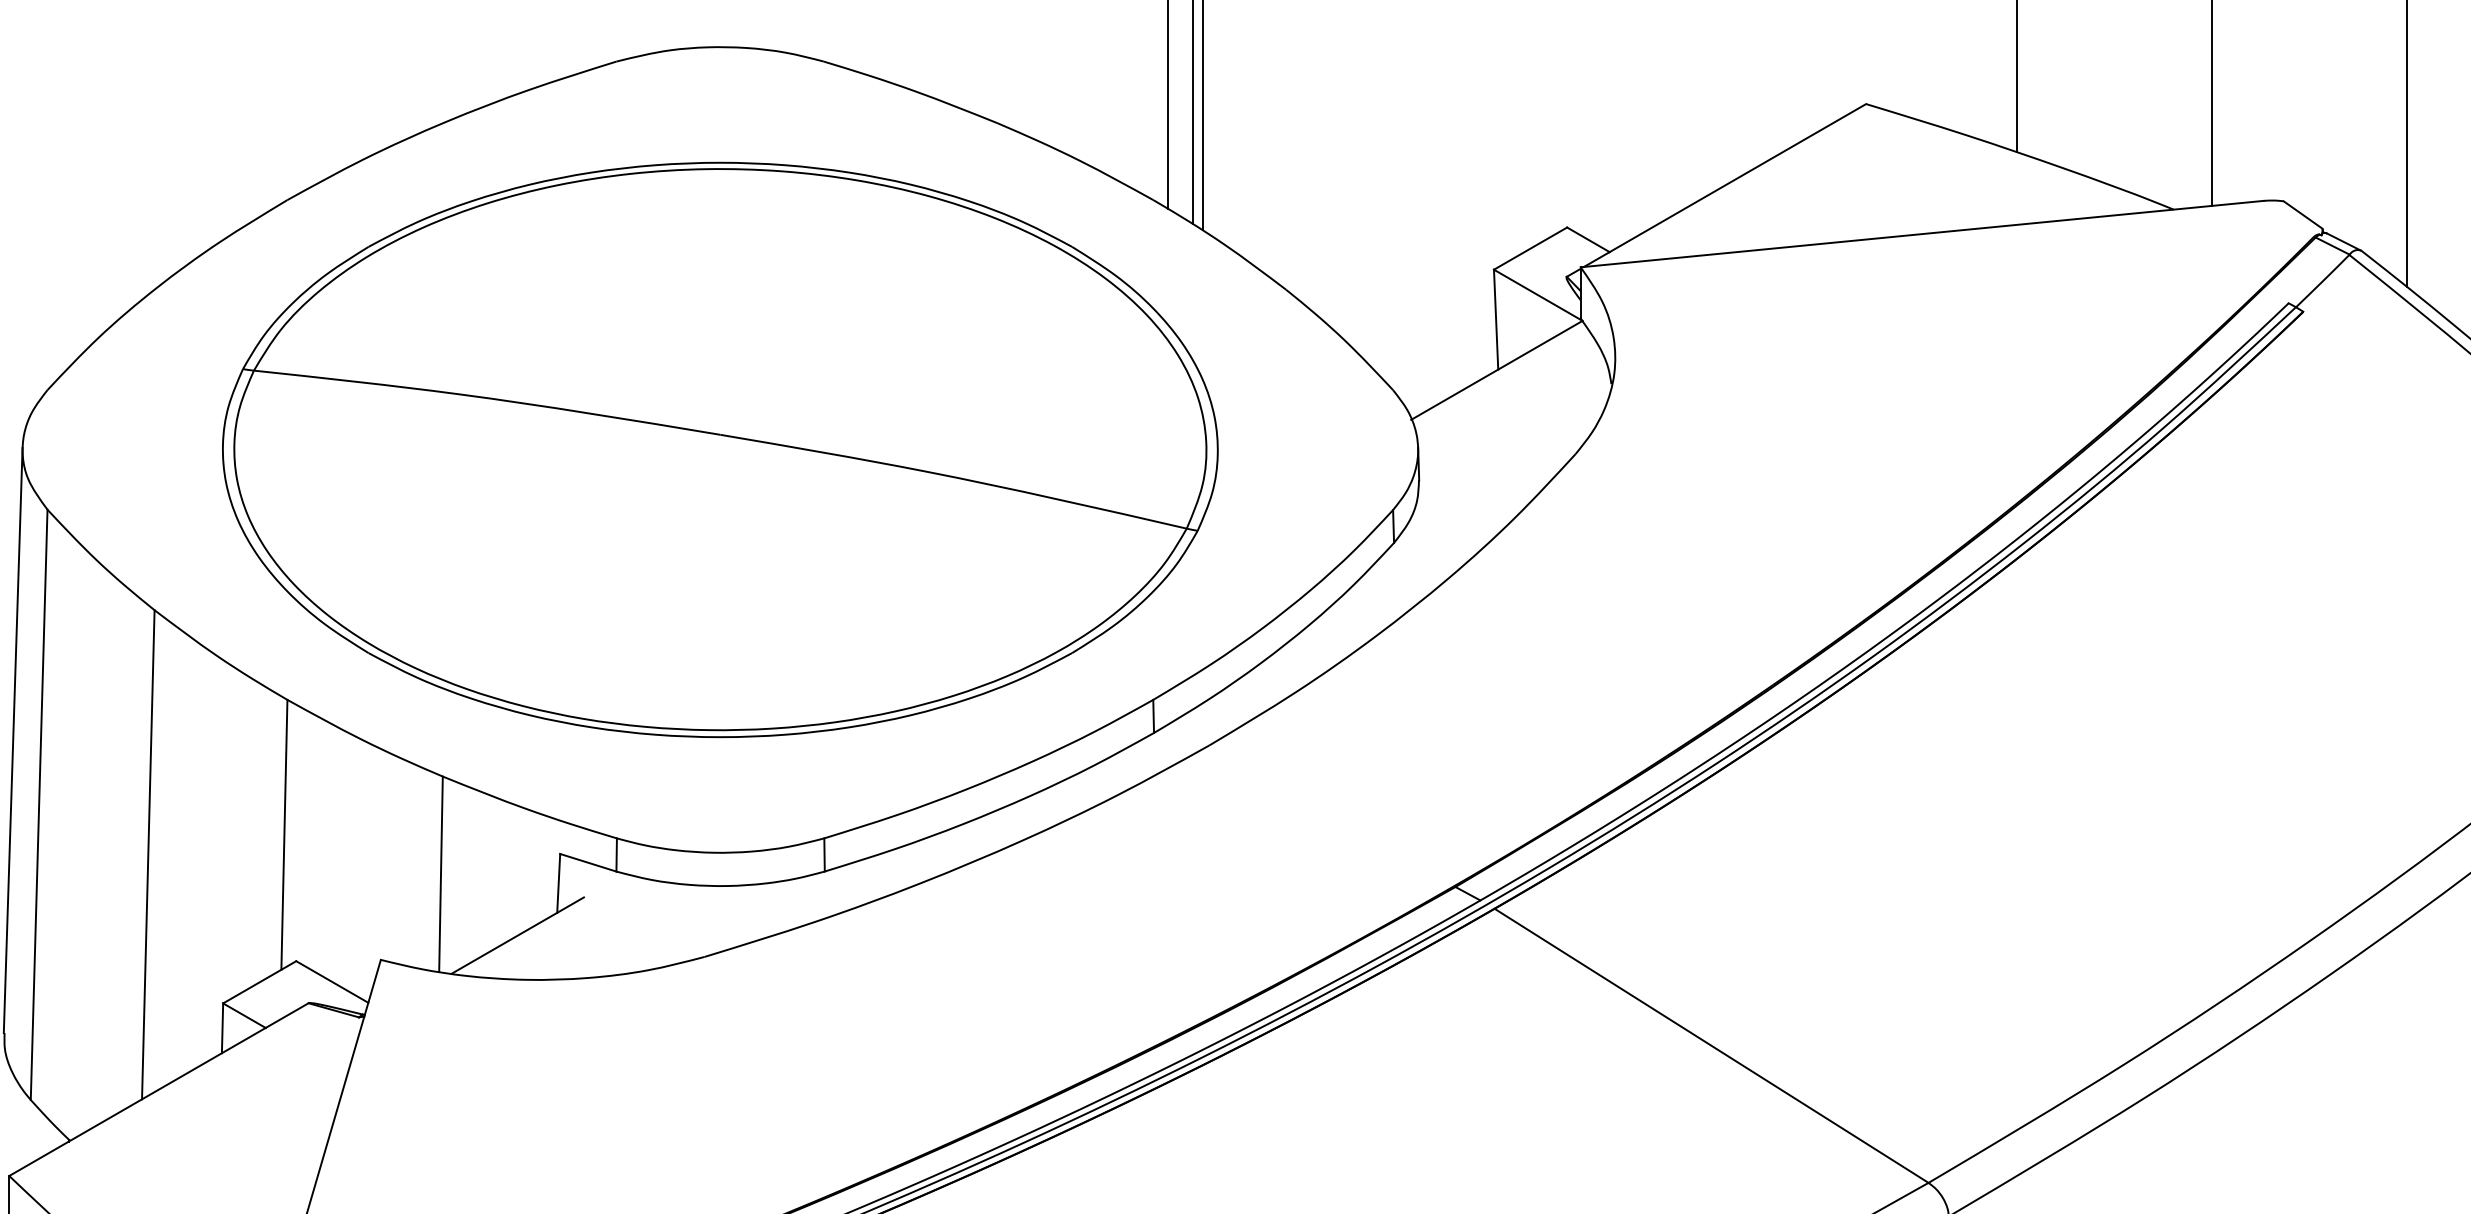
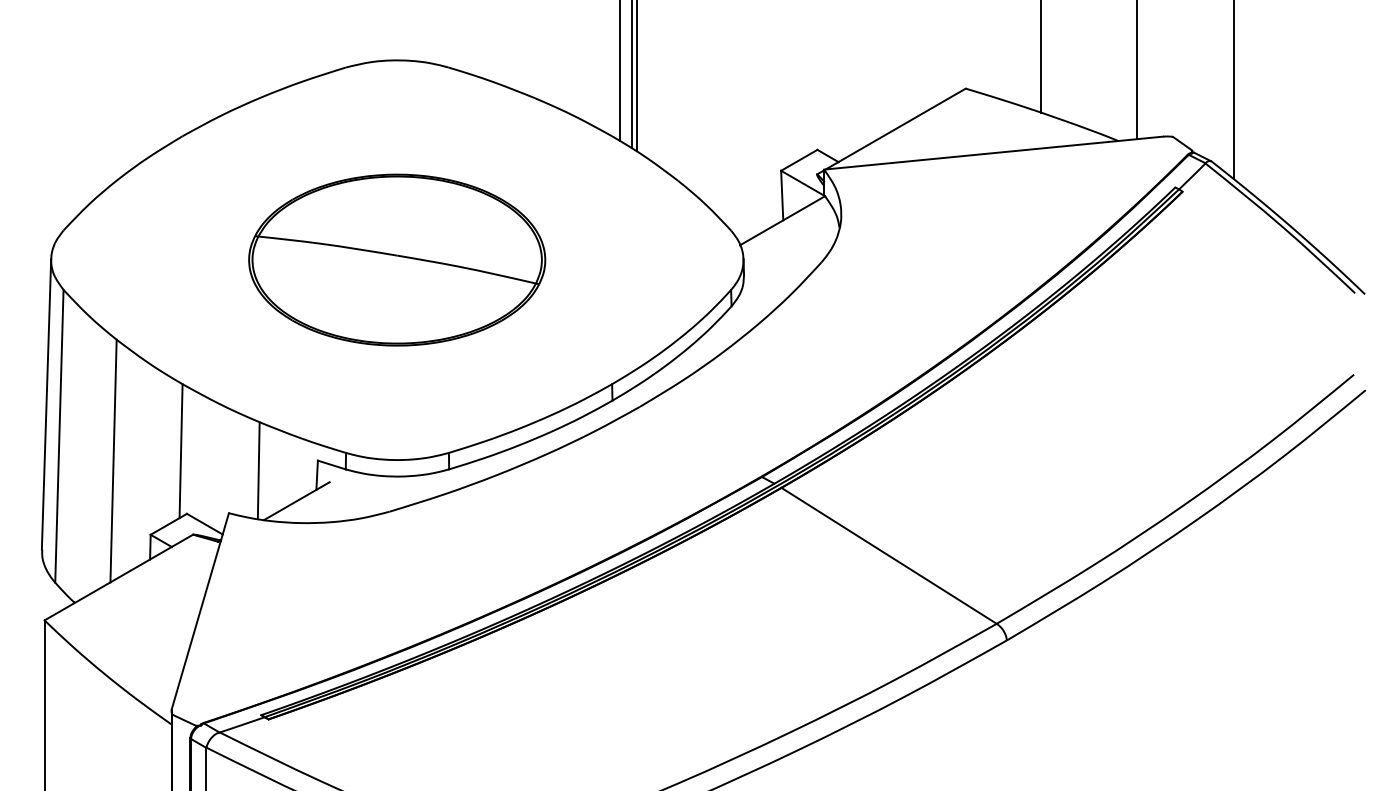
part: (718, 448) -> (396, 259), size x0.6

